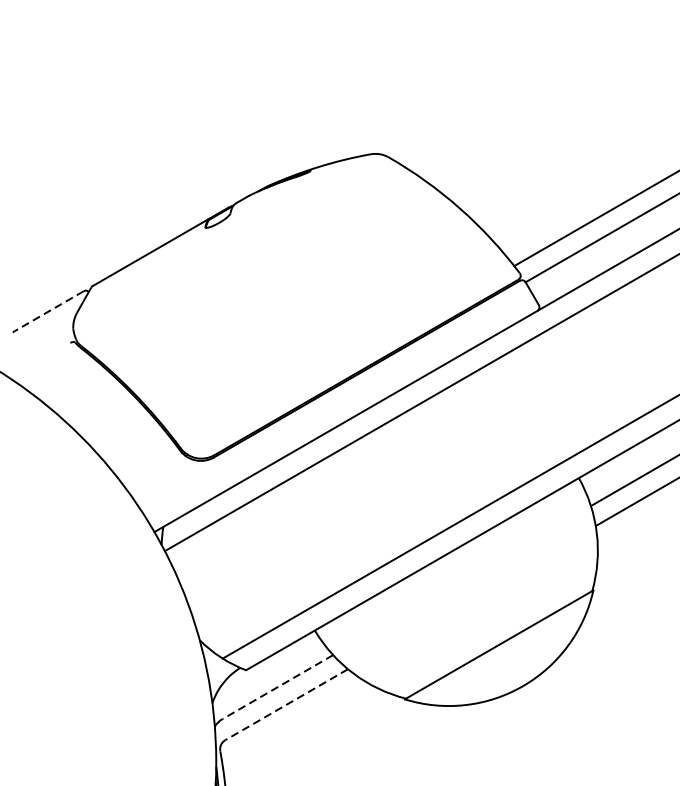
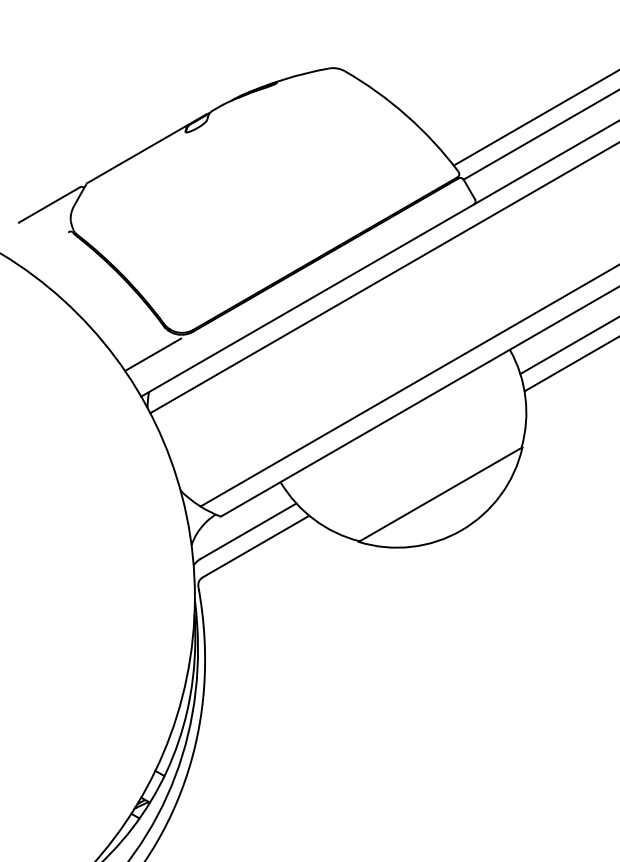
line: (48, 310) -> (49, 204), dashed -> solid
line: (168, 483) -> (153, 354), added
line: (276, 687) -> (247, 531), dashed -> solid
line: (287, 704) -> (256, 546), dashed -> solid

